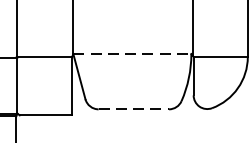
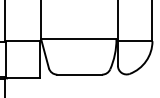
line: (131, 54) -> (78, 39), dashed -> solid
line: (134, 109) -> (80, 74), dashed -> solid

